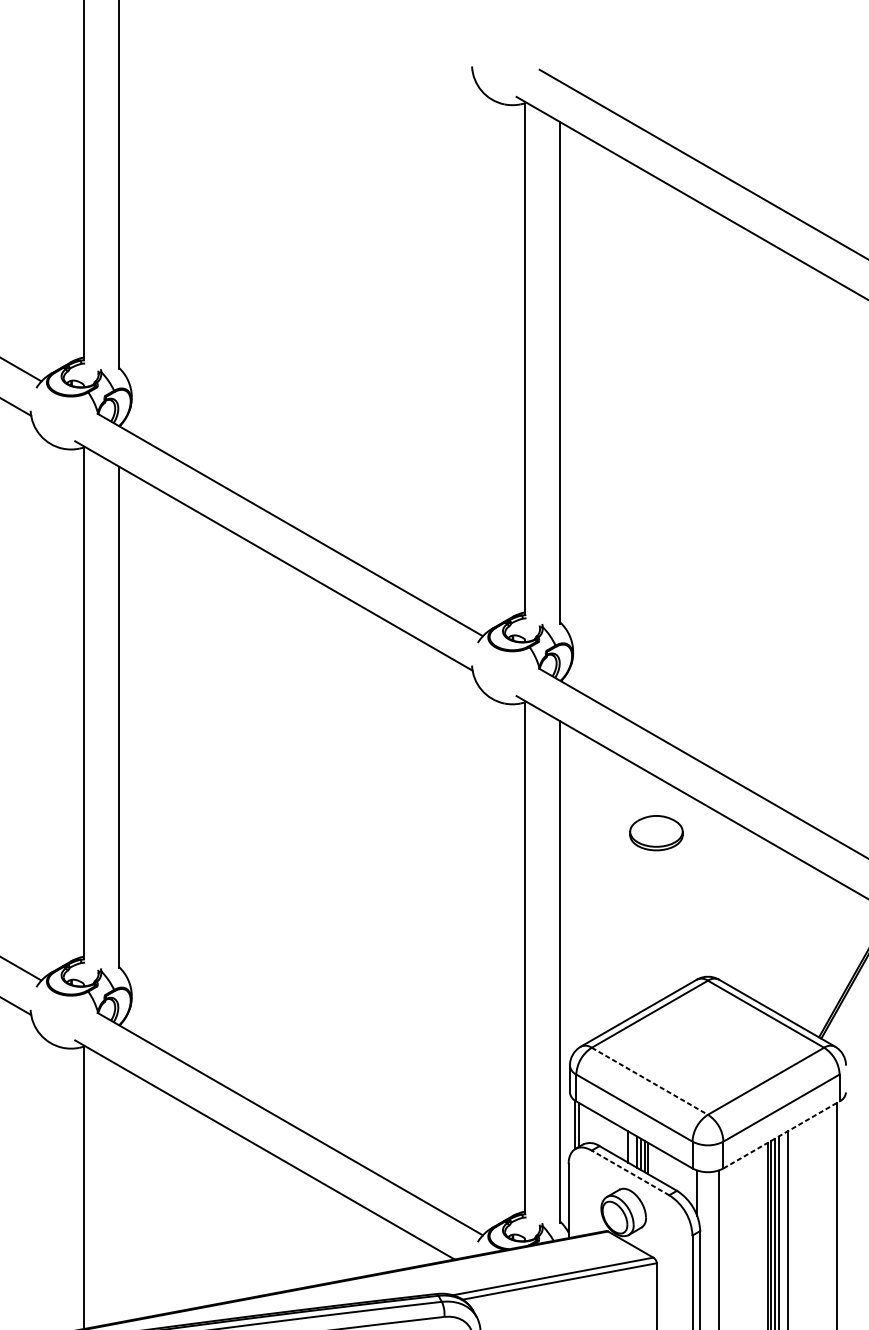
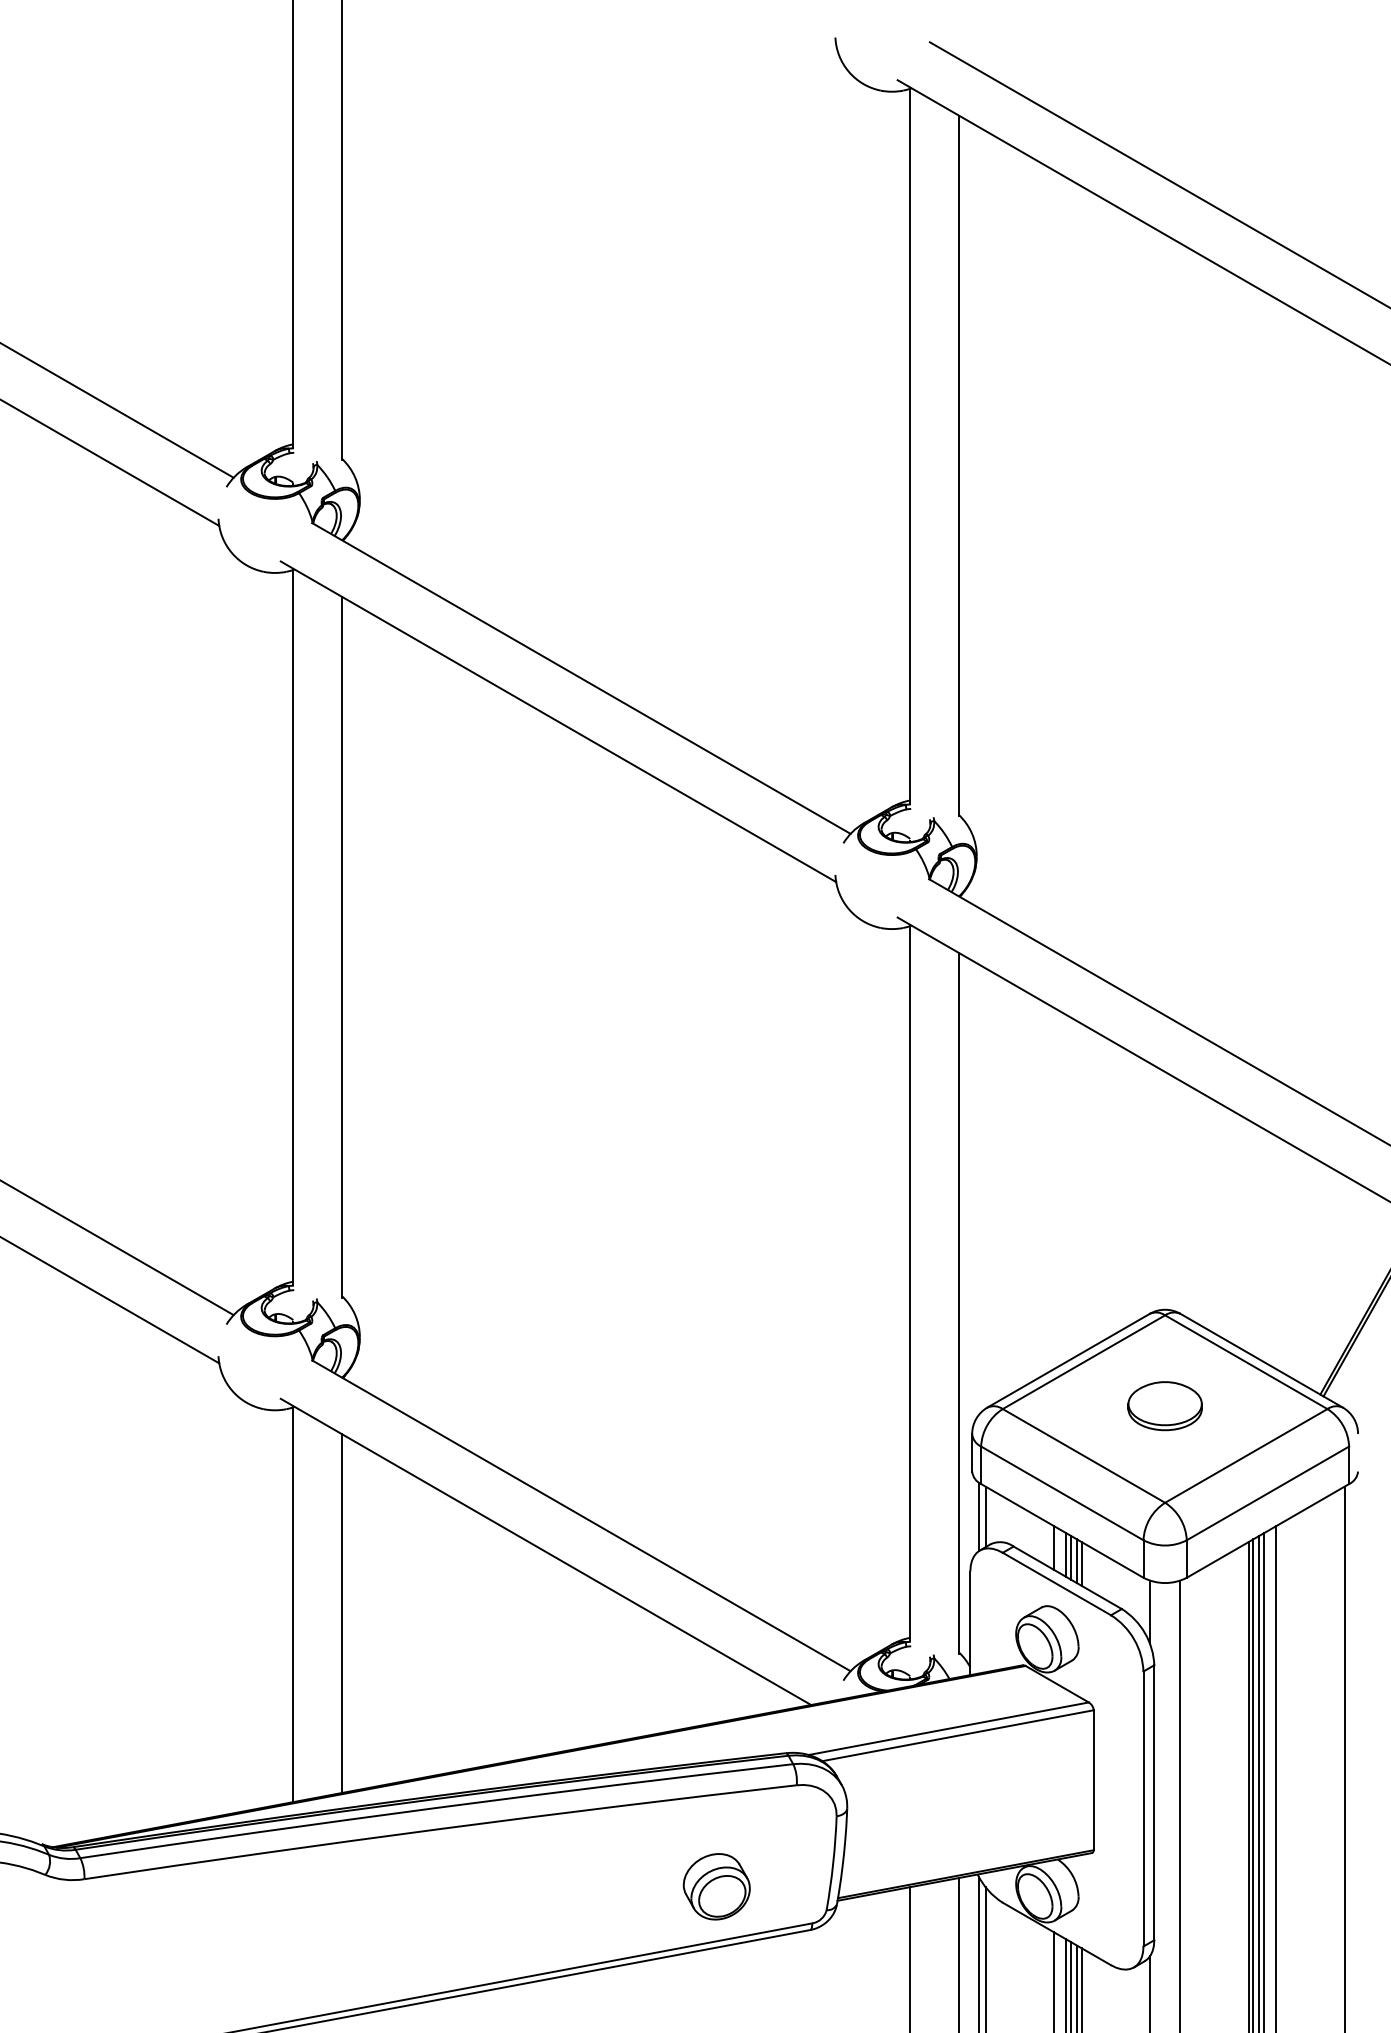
part: (656, 833) -> (1164, 1406), moved
line: (649, 1080) -> (1083, 1455), dashed -> solid
line: (781, 1134) -> (1267, 1530), dashed -> solid
line: (630, 1172) -> (1056, 1583), dashed -> solid
line: (118, 1194) -> (341, 1613), added

